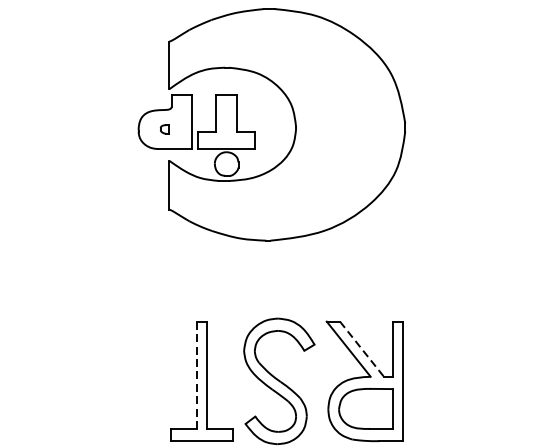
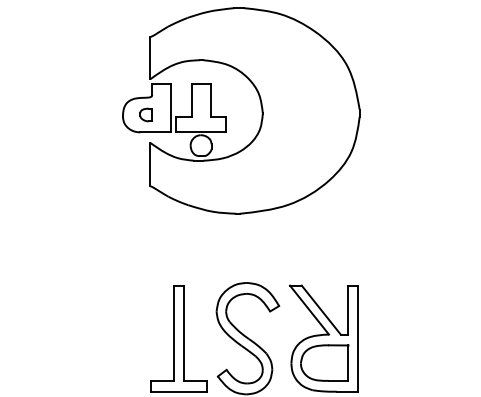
part: (163, 128) -> (145, 114), size x1.67
line: (362, 349) -> (321, 310), dashed -> solid
line: (196, 375) -> (174, 333), dashed -> solid

